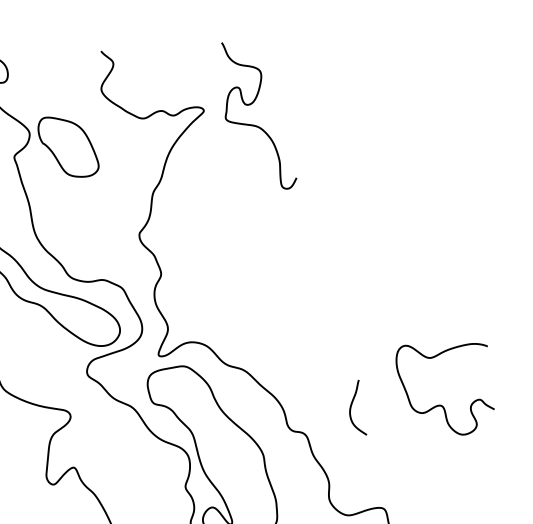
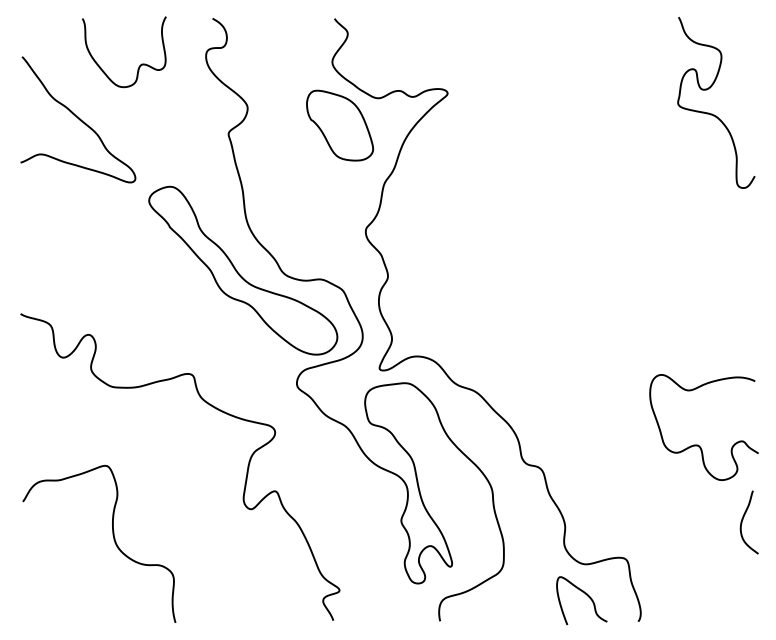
curve: (256, 125) -> (712, 113), moved
part: (68, 146) -> (339, 125), moved
curve: (352, 405) -> (743, 519), moved

